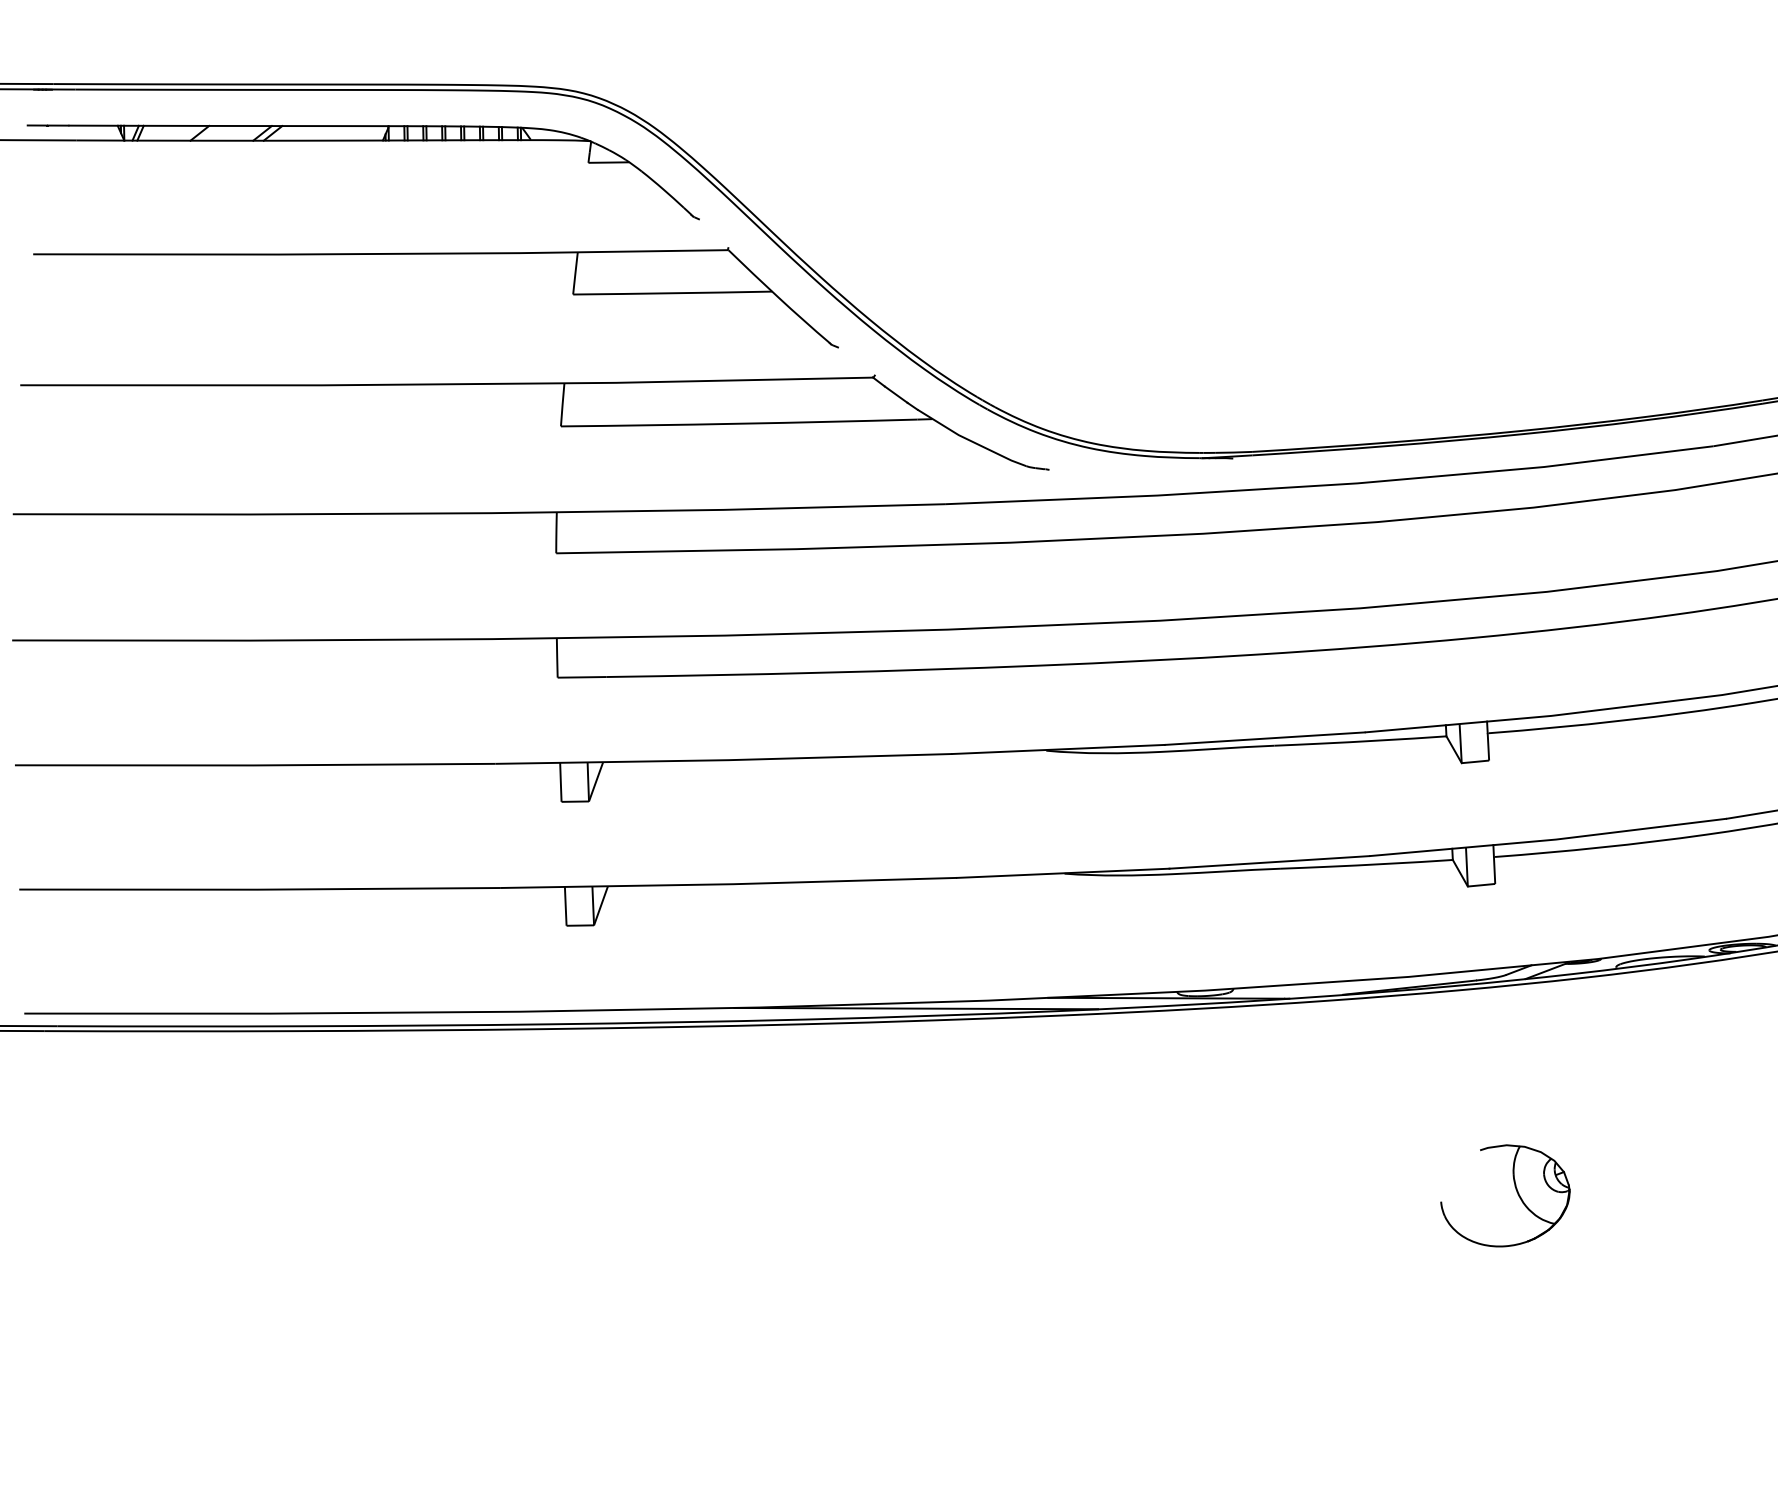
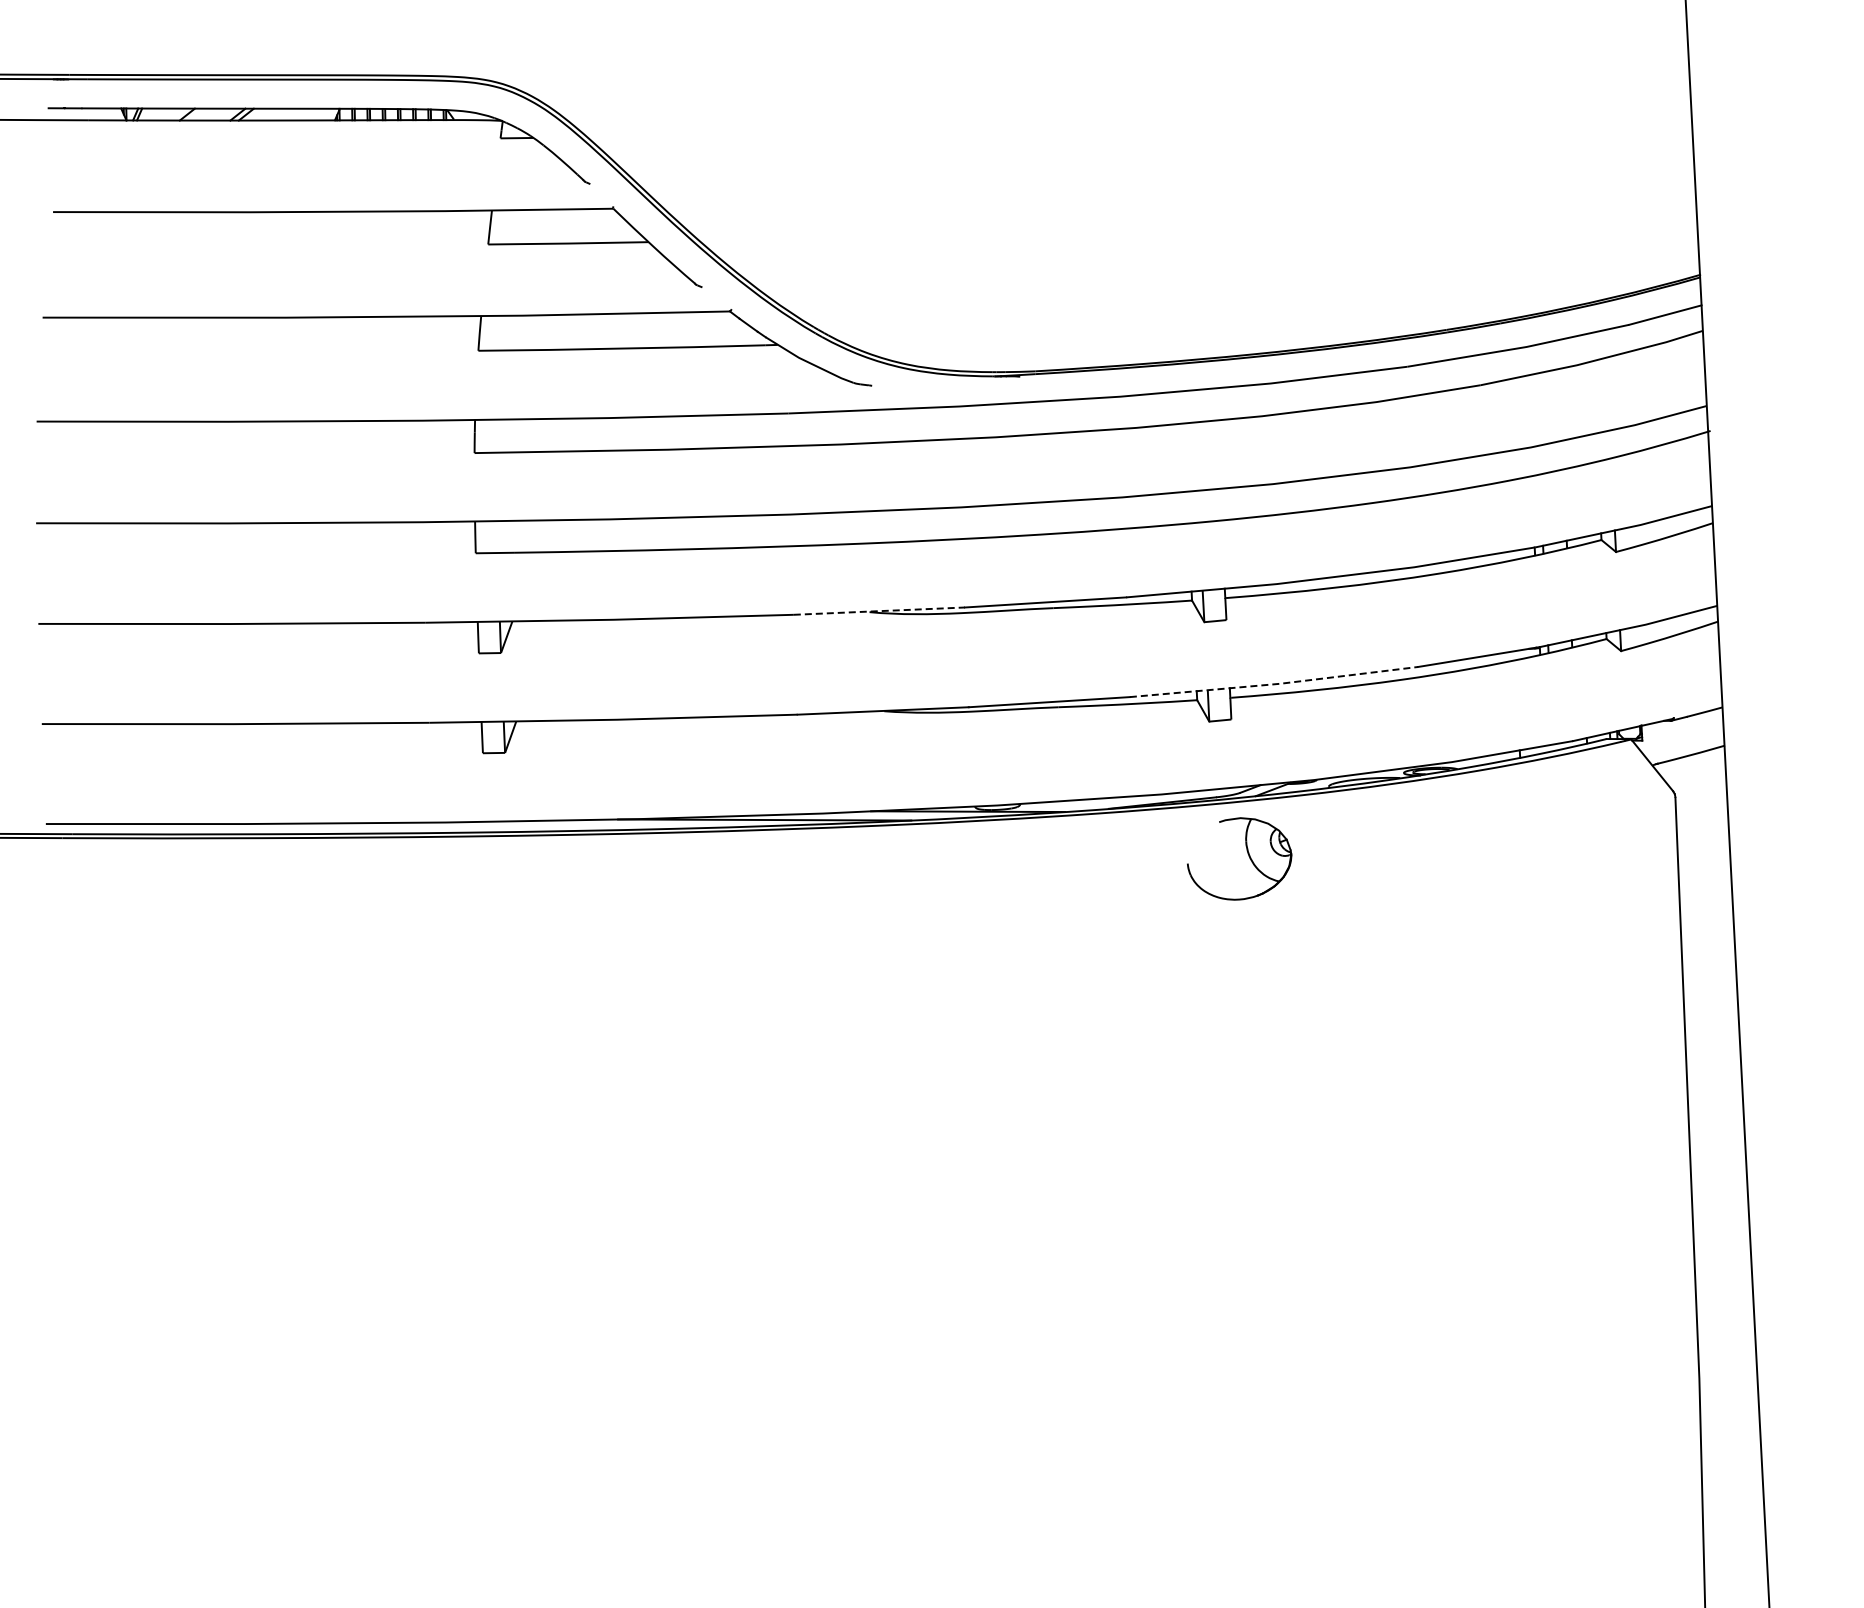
line: (1058, 749) -> (879, 611), solid -> dashed
line: (1548, 840) -> (1274, 684), solid -> dashed
part: (1516, 1192) -> (1248, 856), moved

